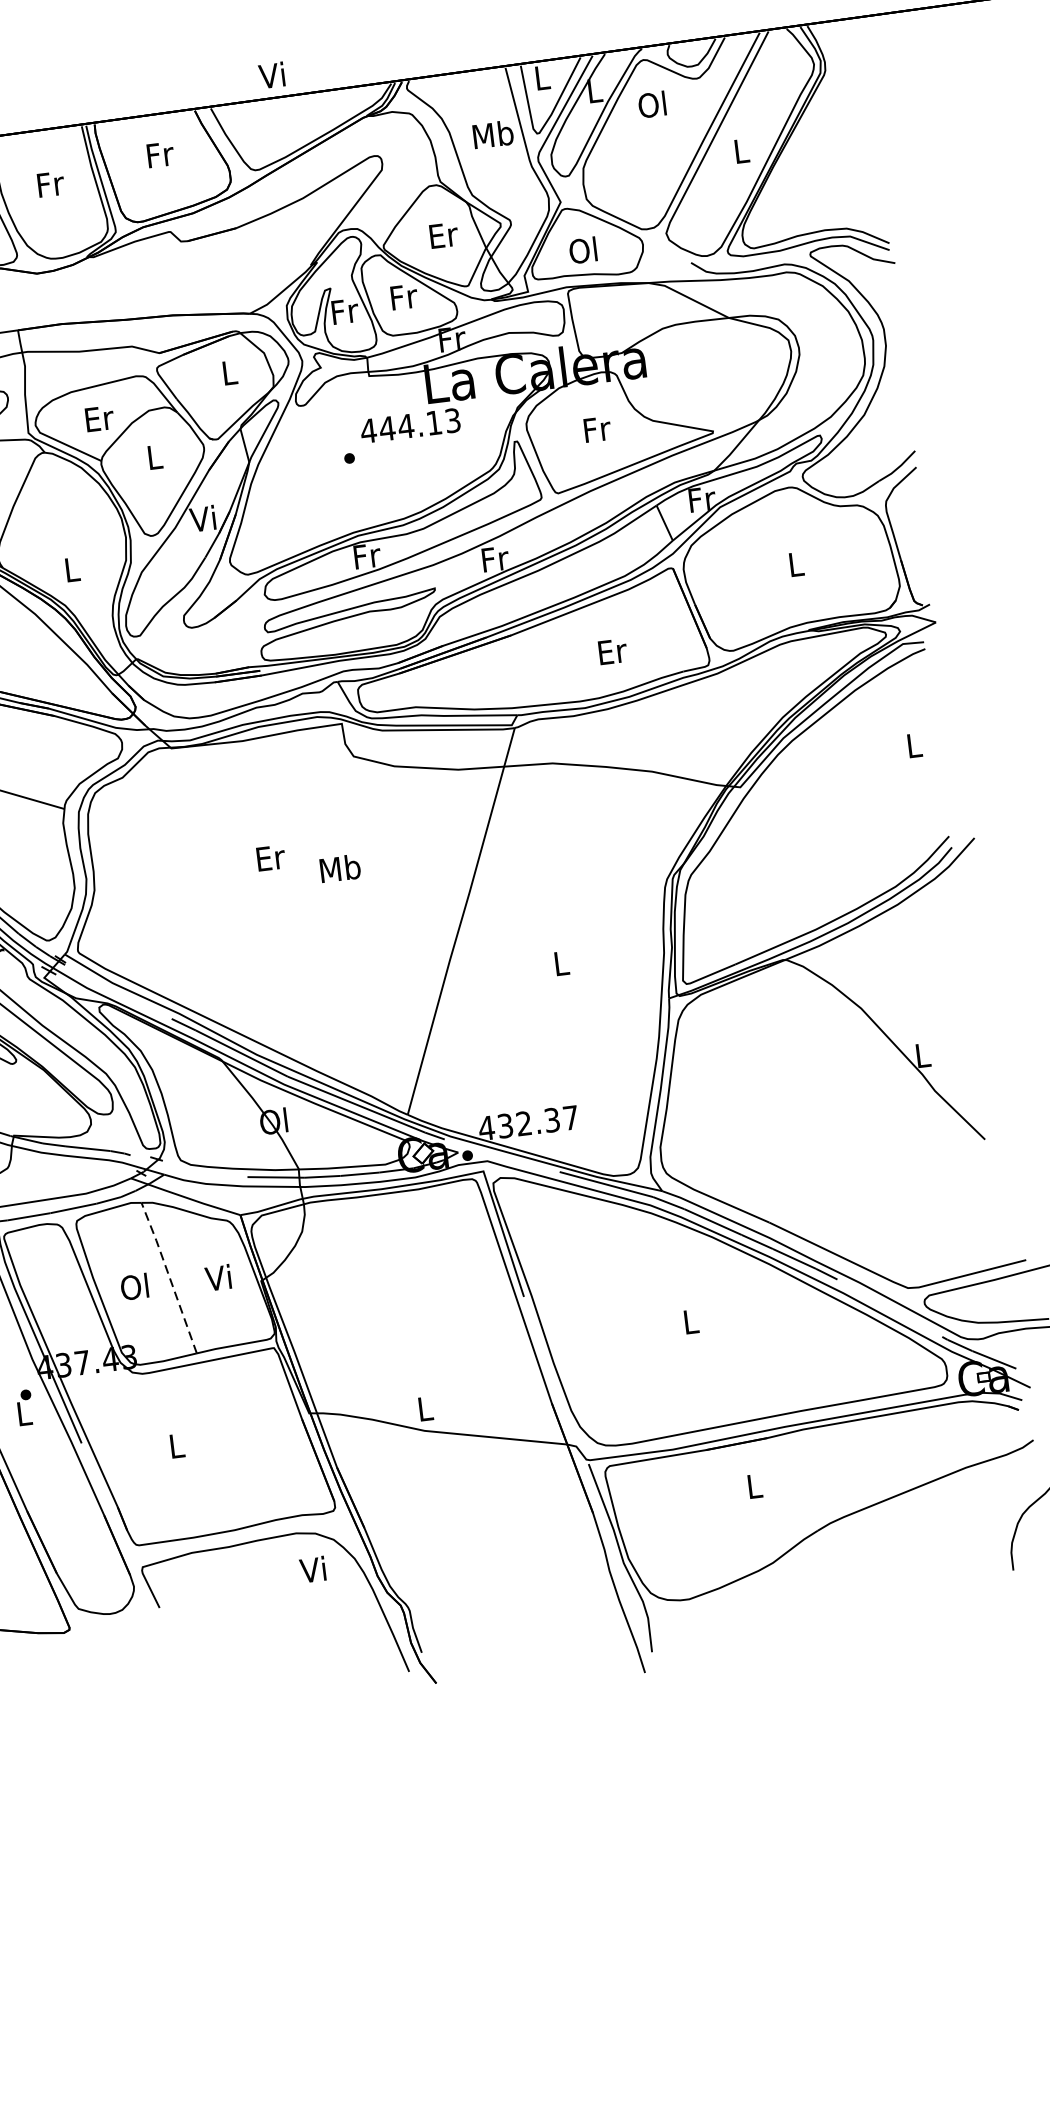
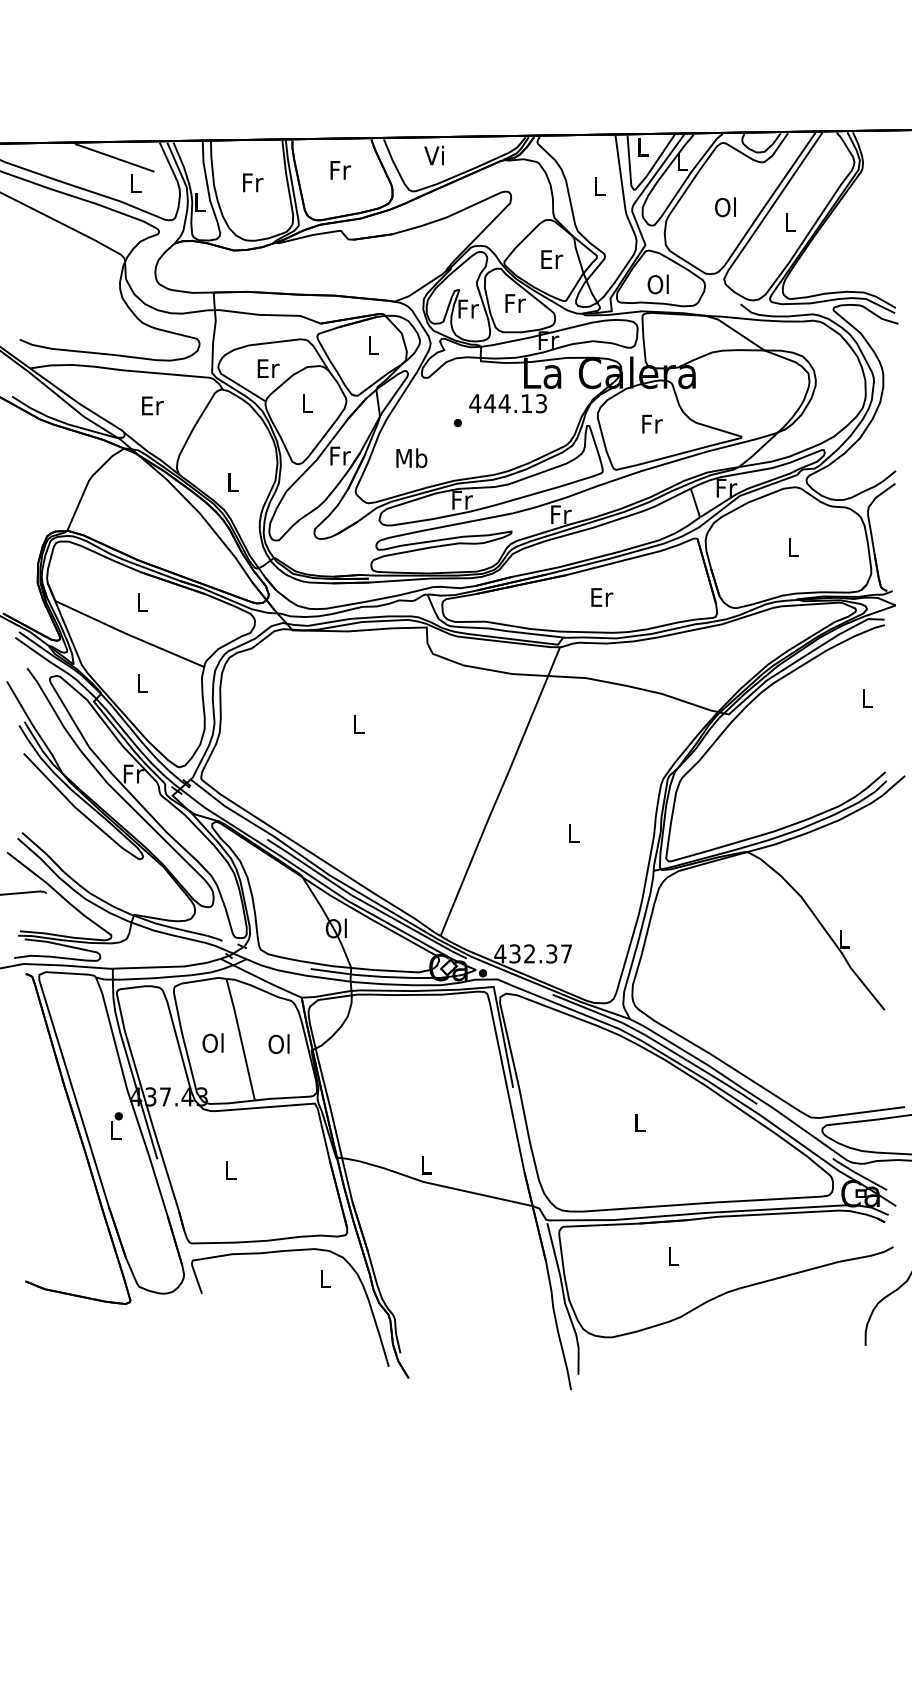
text: (270, 75) -> (433, 155), moved
text: (652, 104) -> (725, 207), moved
text: (492, 134) -> (599, 186), Mb -> L
text: (203, 518) -> (339, 455), Vi -> Fr
text: (613, 651) -> (602, 597), moved
text: (271, 857) -> (359, 724), Er -> L
text: (339, 868) -> (411, 458), moved
line: (168, 1276) -> (240, 1038), dashed -> solid
text: (218, 1278) -> (278, 1044), Vi -> Ol
text: (312, 1569) -> (323, 1278), Vi -> L

